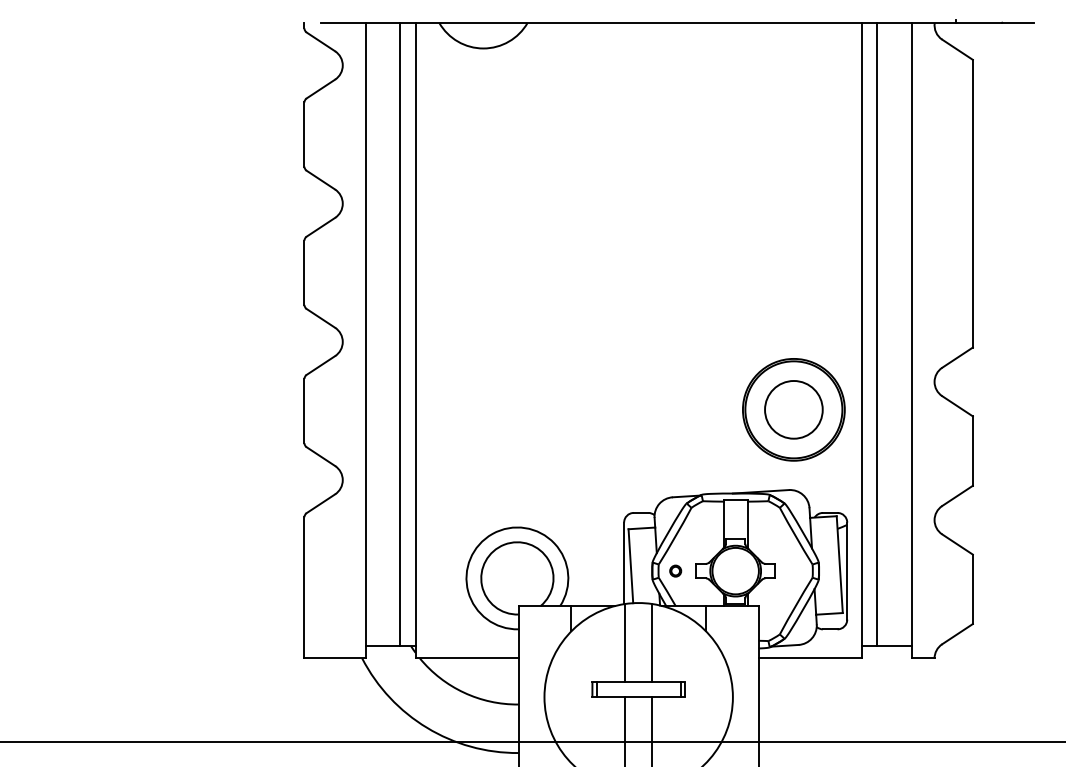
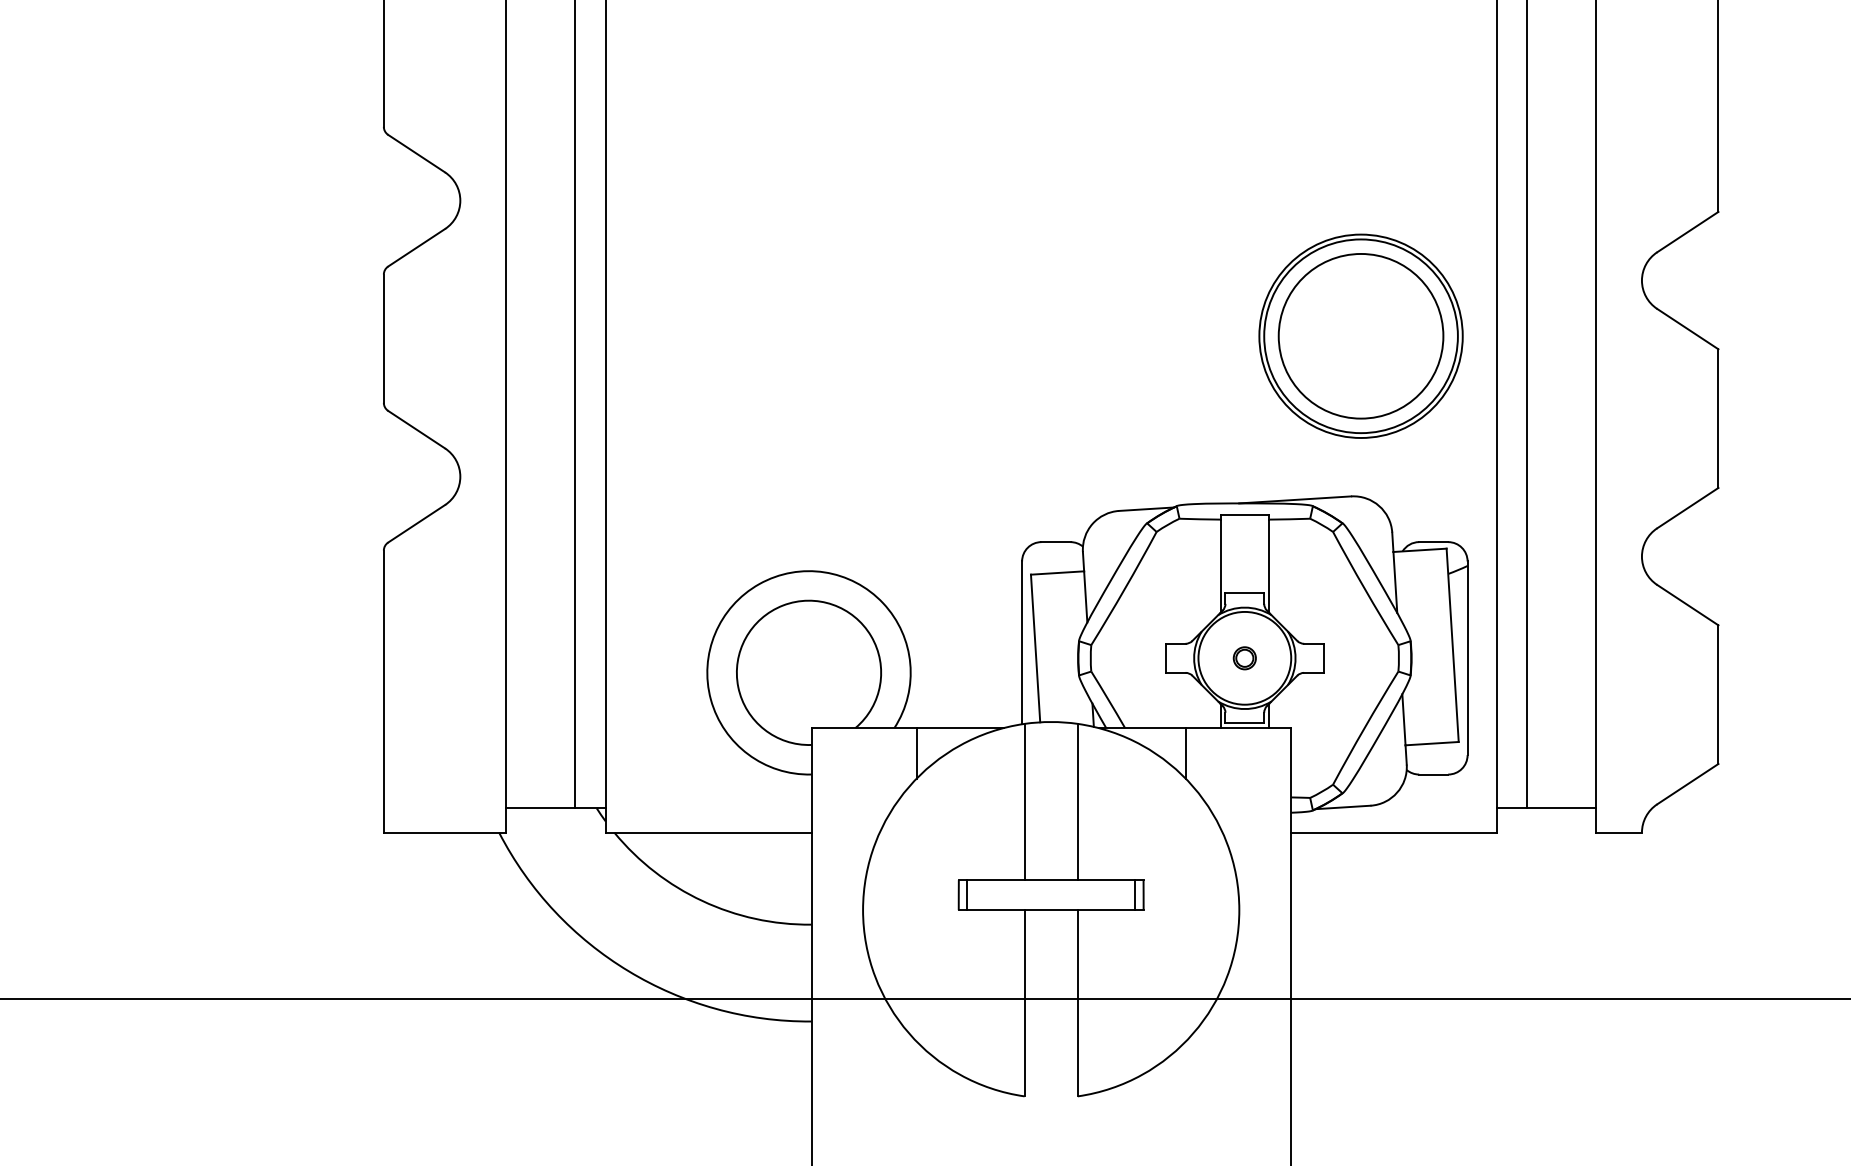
circle: (793, 409) -> (1360, 335), size x1.43
part: (675, 570) -> (1244, 657), moved

